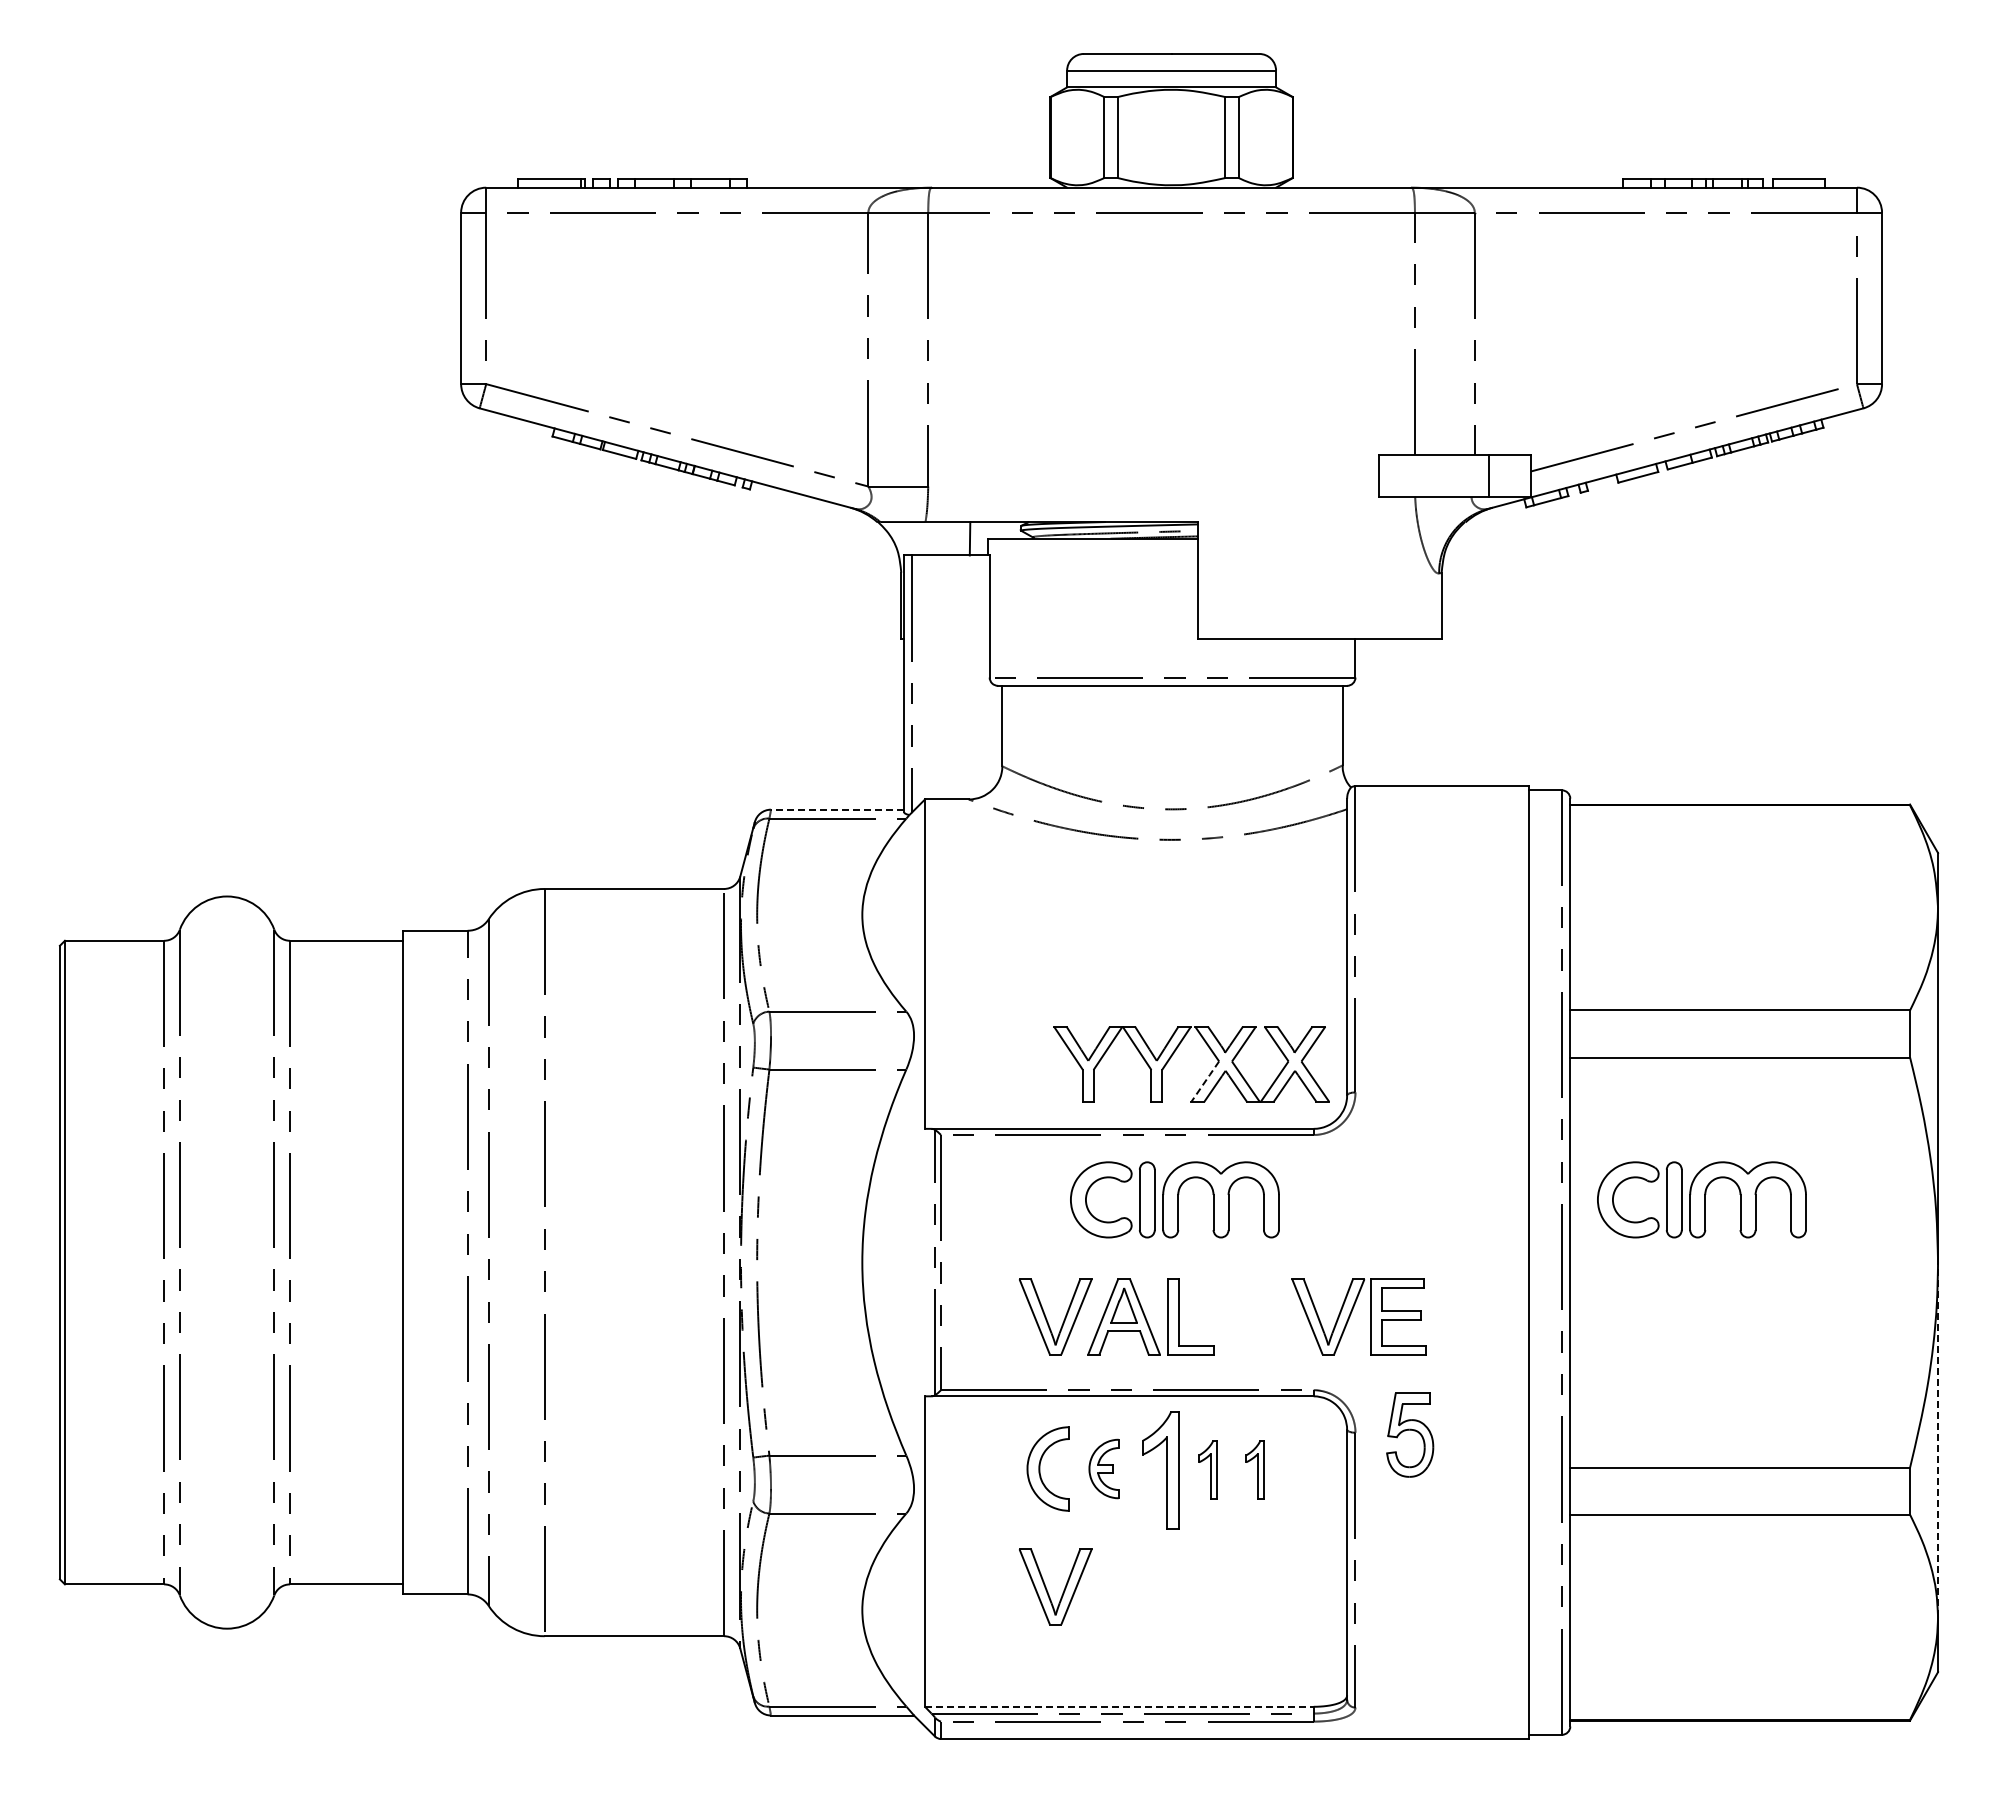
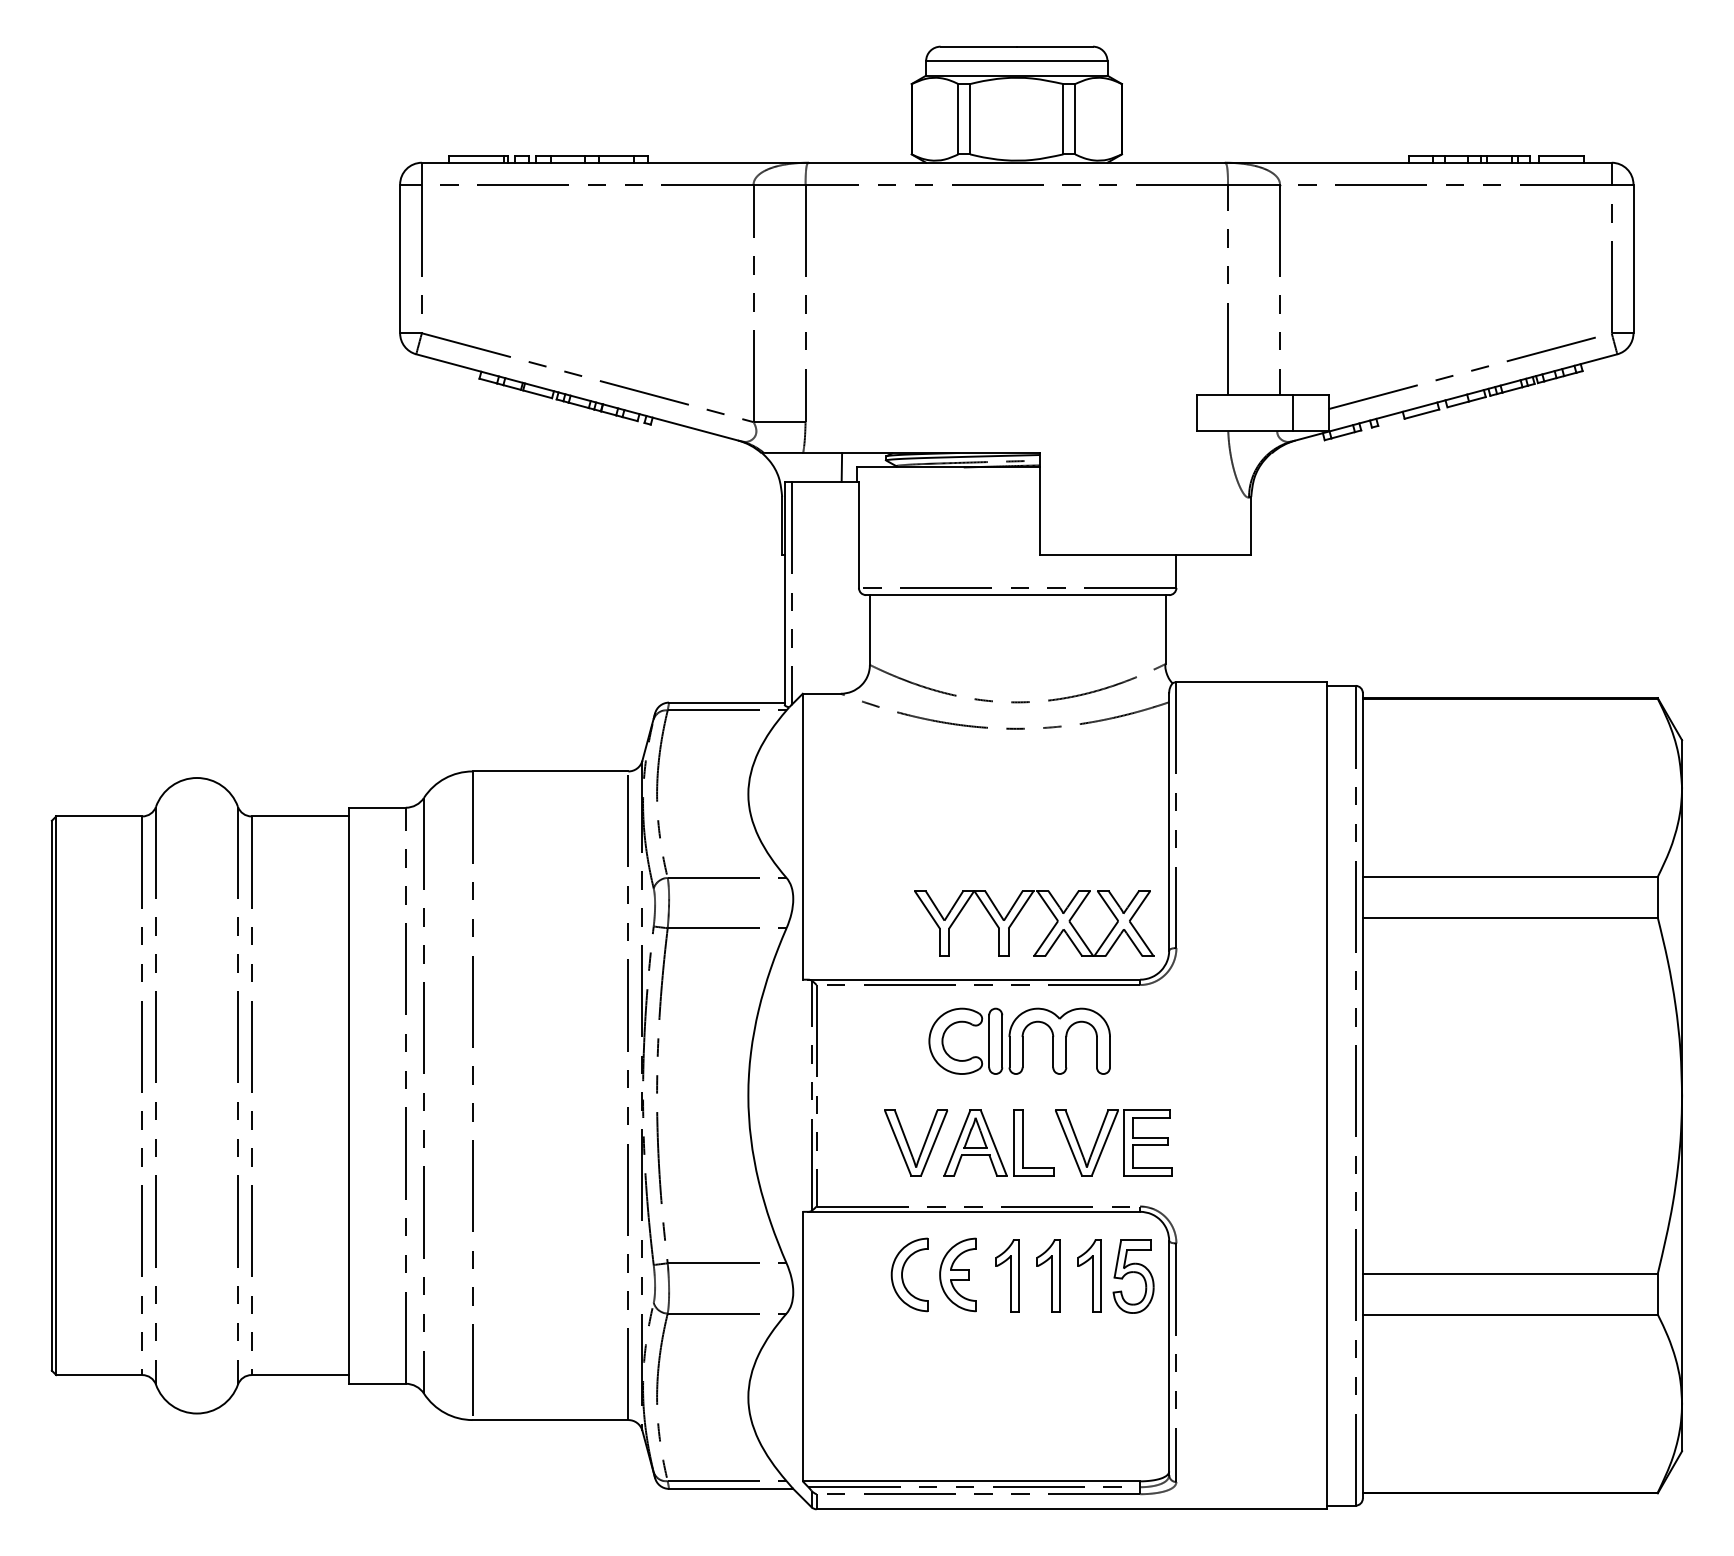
line: (837, 809) -> (726, 702), dashed -> solid
line: (1205, 1081) -> (1046, 938), dashed -> solid
part: (1701, 1199) -> (1476, 1041), removed
part: (1352, 1312) -> (1107, 1139), moved
part: (1410, 1434) -> (1133, 1276), moved
line: (1938, 1439) -> (1682, 1249), dashed -> solid
part: (1103, 1468) -> (957, 1274), size x1.43
part: (1160, 1469) -> (1007, 1275), size x0.71
part: (1207, 1469) -> (1047, 1275), size x1.43
part: (1254, 1469) -> (1088, 1275), size x1.43
part: (1047, 1589) -> (909, 1379), removed
line: (1119, 1706) -> (971, 1481), dashed -> solid

